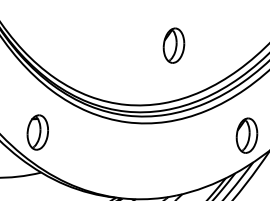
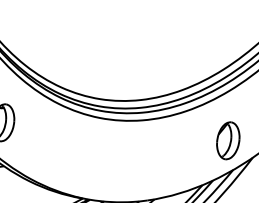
part: (173, 45) -> (155, 38), removed

